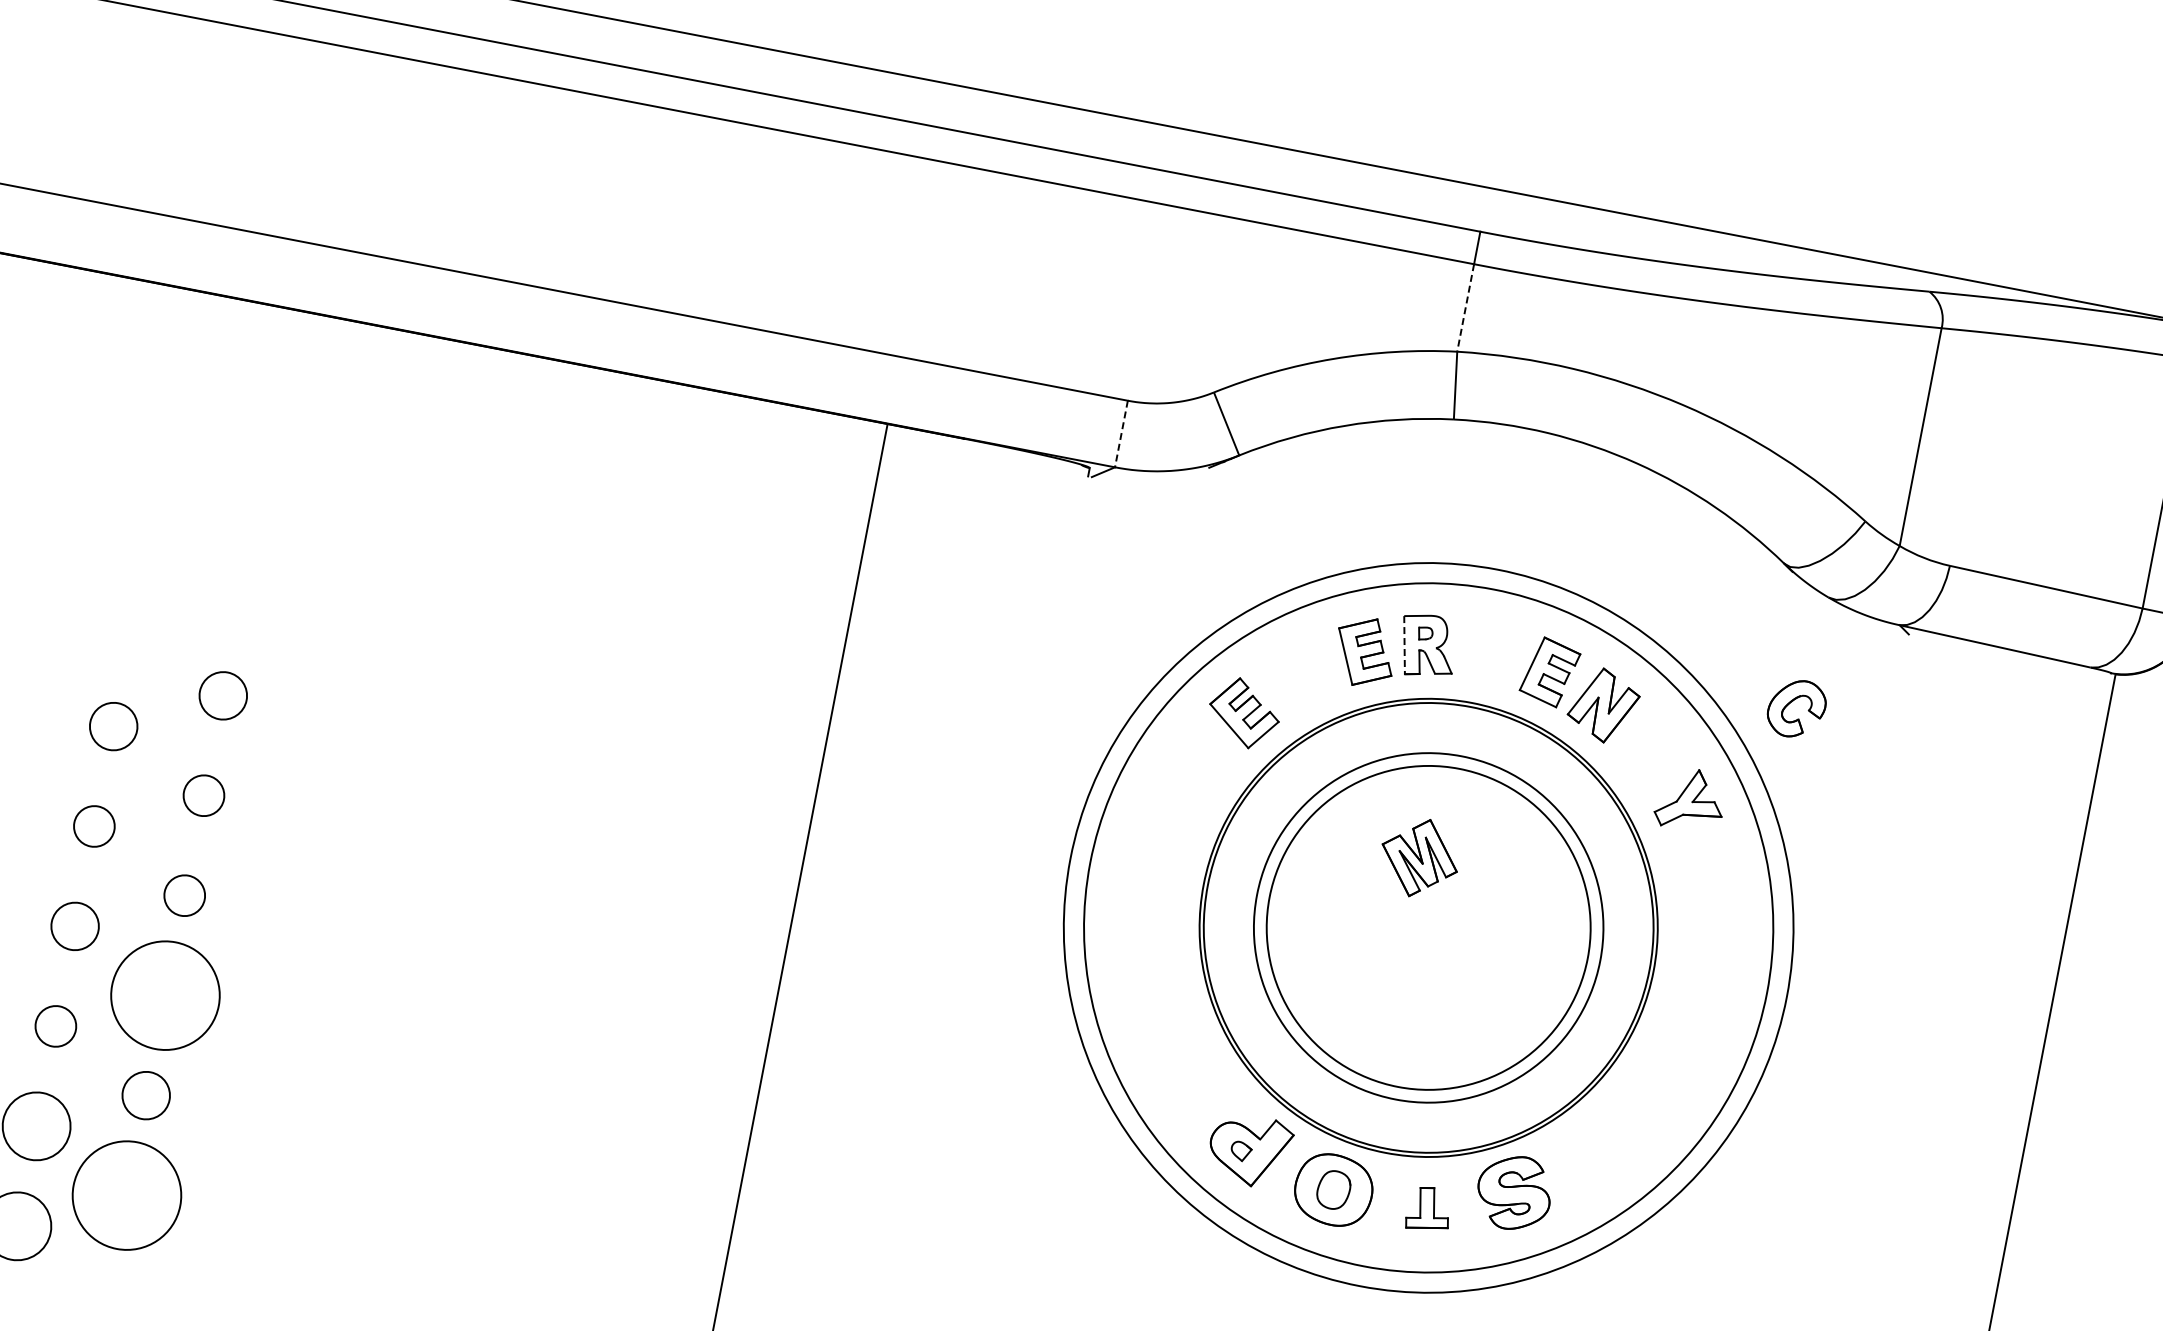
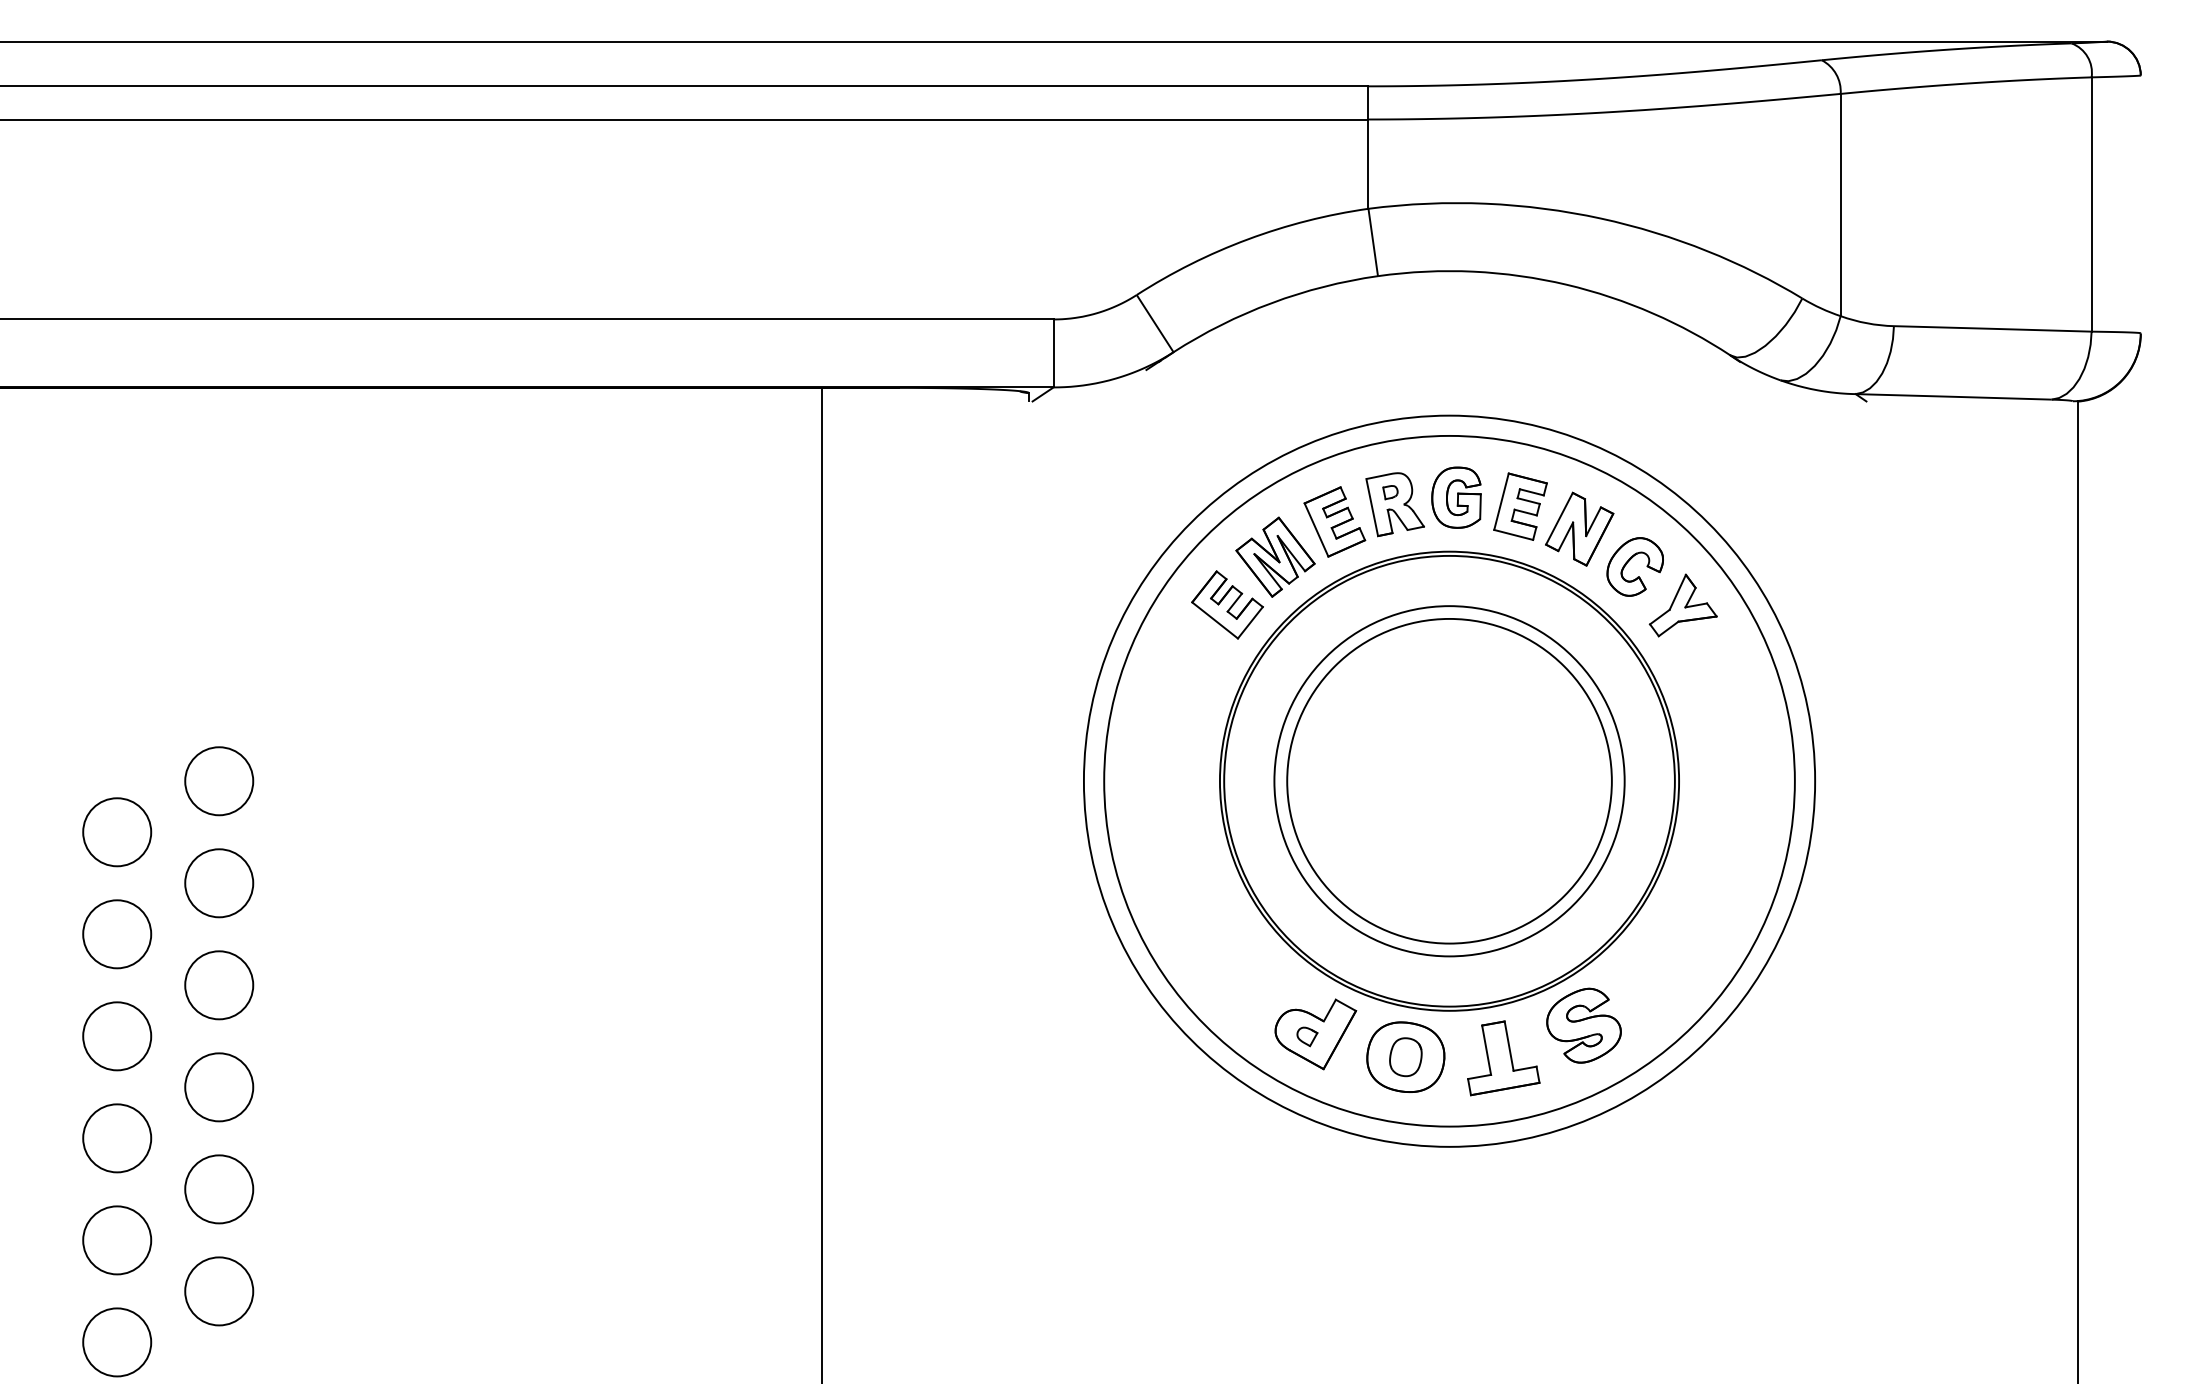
line: (1465, 308) -> (1368, 164), dashed -> solid
line: (1121, 434) -> (1053, 353), dashed -> solid
line: (1404, 646) -> (1372, 508), dashed -> solid
part: (1489, 651) -> (1456, 497), added
circle: (223, 696) -> (219, 781), size x1.43
part: (1792, 702) -> (1629, 561), moved
circle: (113, 726) -> (117, 832), size x1.43
circle: (204, 795) -> (219, 883), size x1.67
circle: (94, 826) -> (117, 934), size x1.67
part: (1419, 857) -> (1275, 556), moved
circle: (184, 895) -> (219, 985), size x1.67
circle: (75, 926) -> (117, 1036), size x1.43
circle: (165, 995) -> (219, 1087), size x0.62
circle: (56, 1026) -> (117, 1138), size x1.67
circle: (146, 1095) -> (219, 1189), size x1.43
circle: (127, 1195) -> (219, 1291), size x0.62
part: (1429, 1209) -> (1503, 1058), size x1.67

